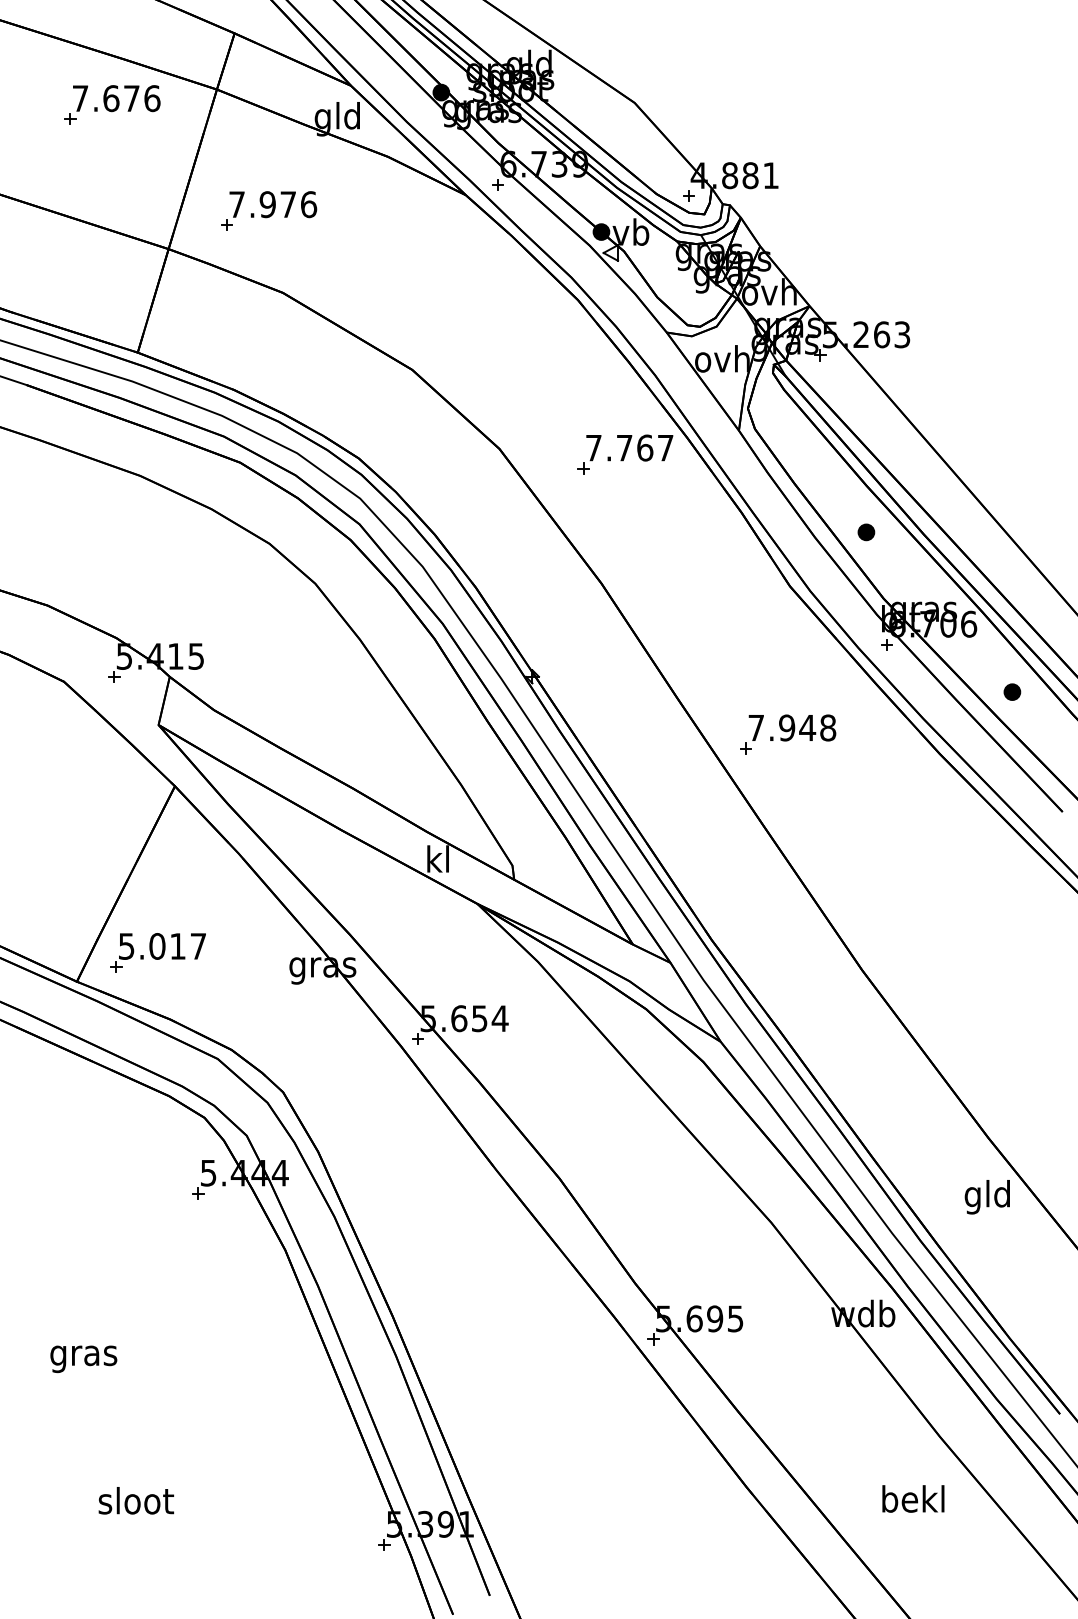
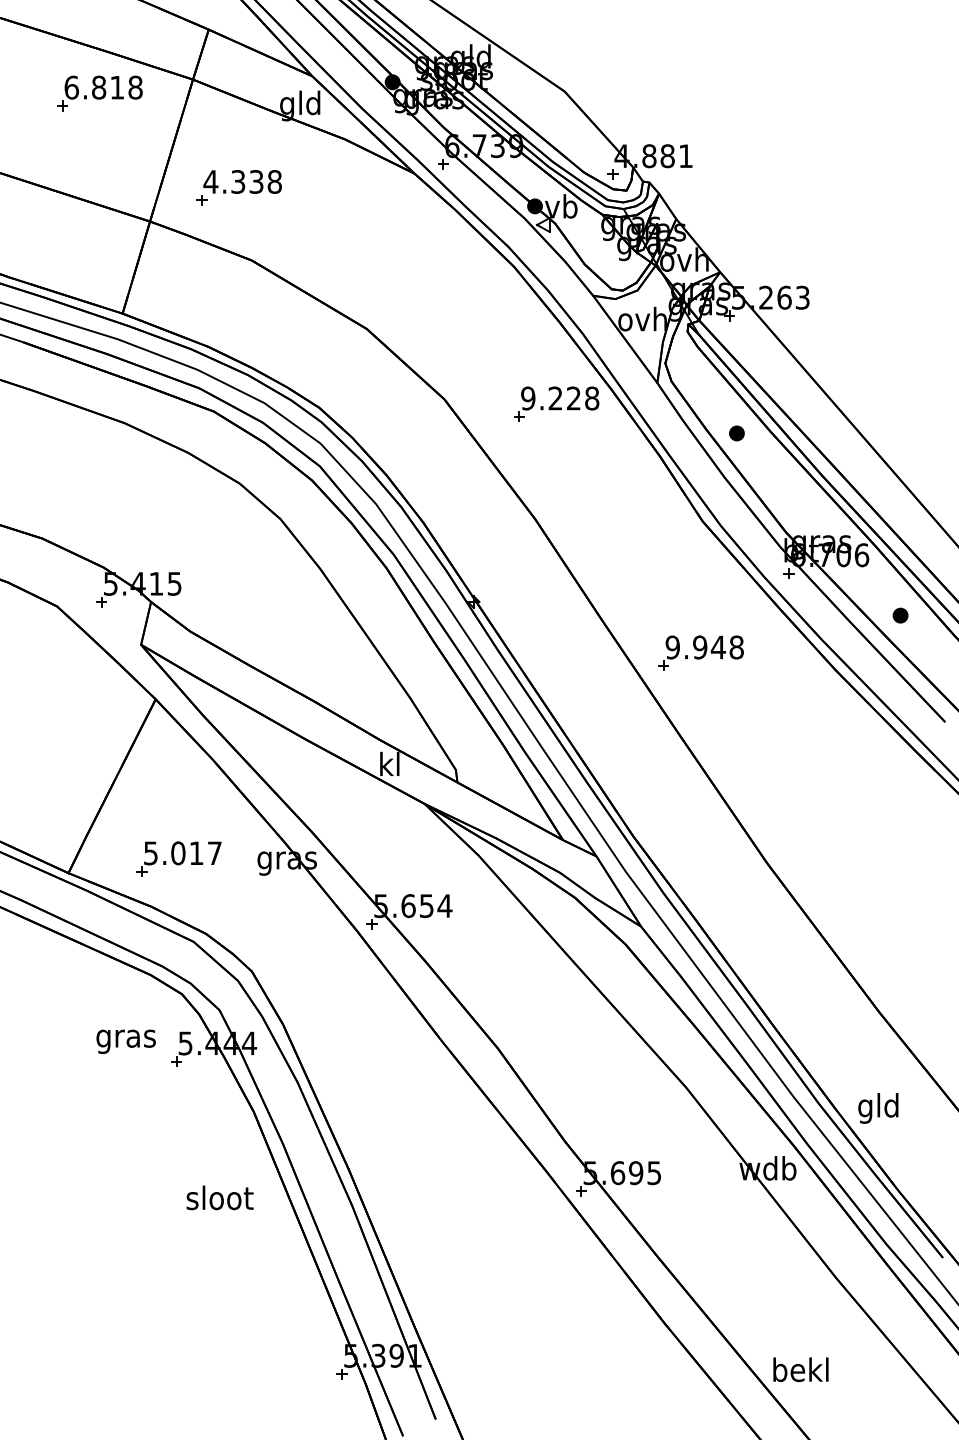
text: (116, 98) -> (103, 87), 7.676 -> 6.818
text: (272, 204) -> (242, 181), 7.976 -> 4.338
text: (629, 447) -> (559, 398), 7.767 -> 9.228
part: (866, 532) -> (737, 433), moved
text: (756, 727) -> (672, 647), 7.948 -> 9.948
part: (157, 952) -> (178, 858), moved
text: (986, 1197) -> (877, 1108), moved
text: (83, 1359) -> (125, 1041), moved
text: (913, 1498) -> (801, 1369), moved
text: (135, 1500) -> (219, 1197), moved

